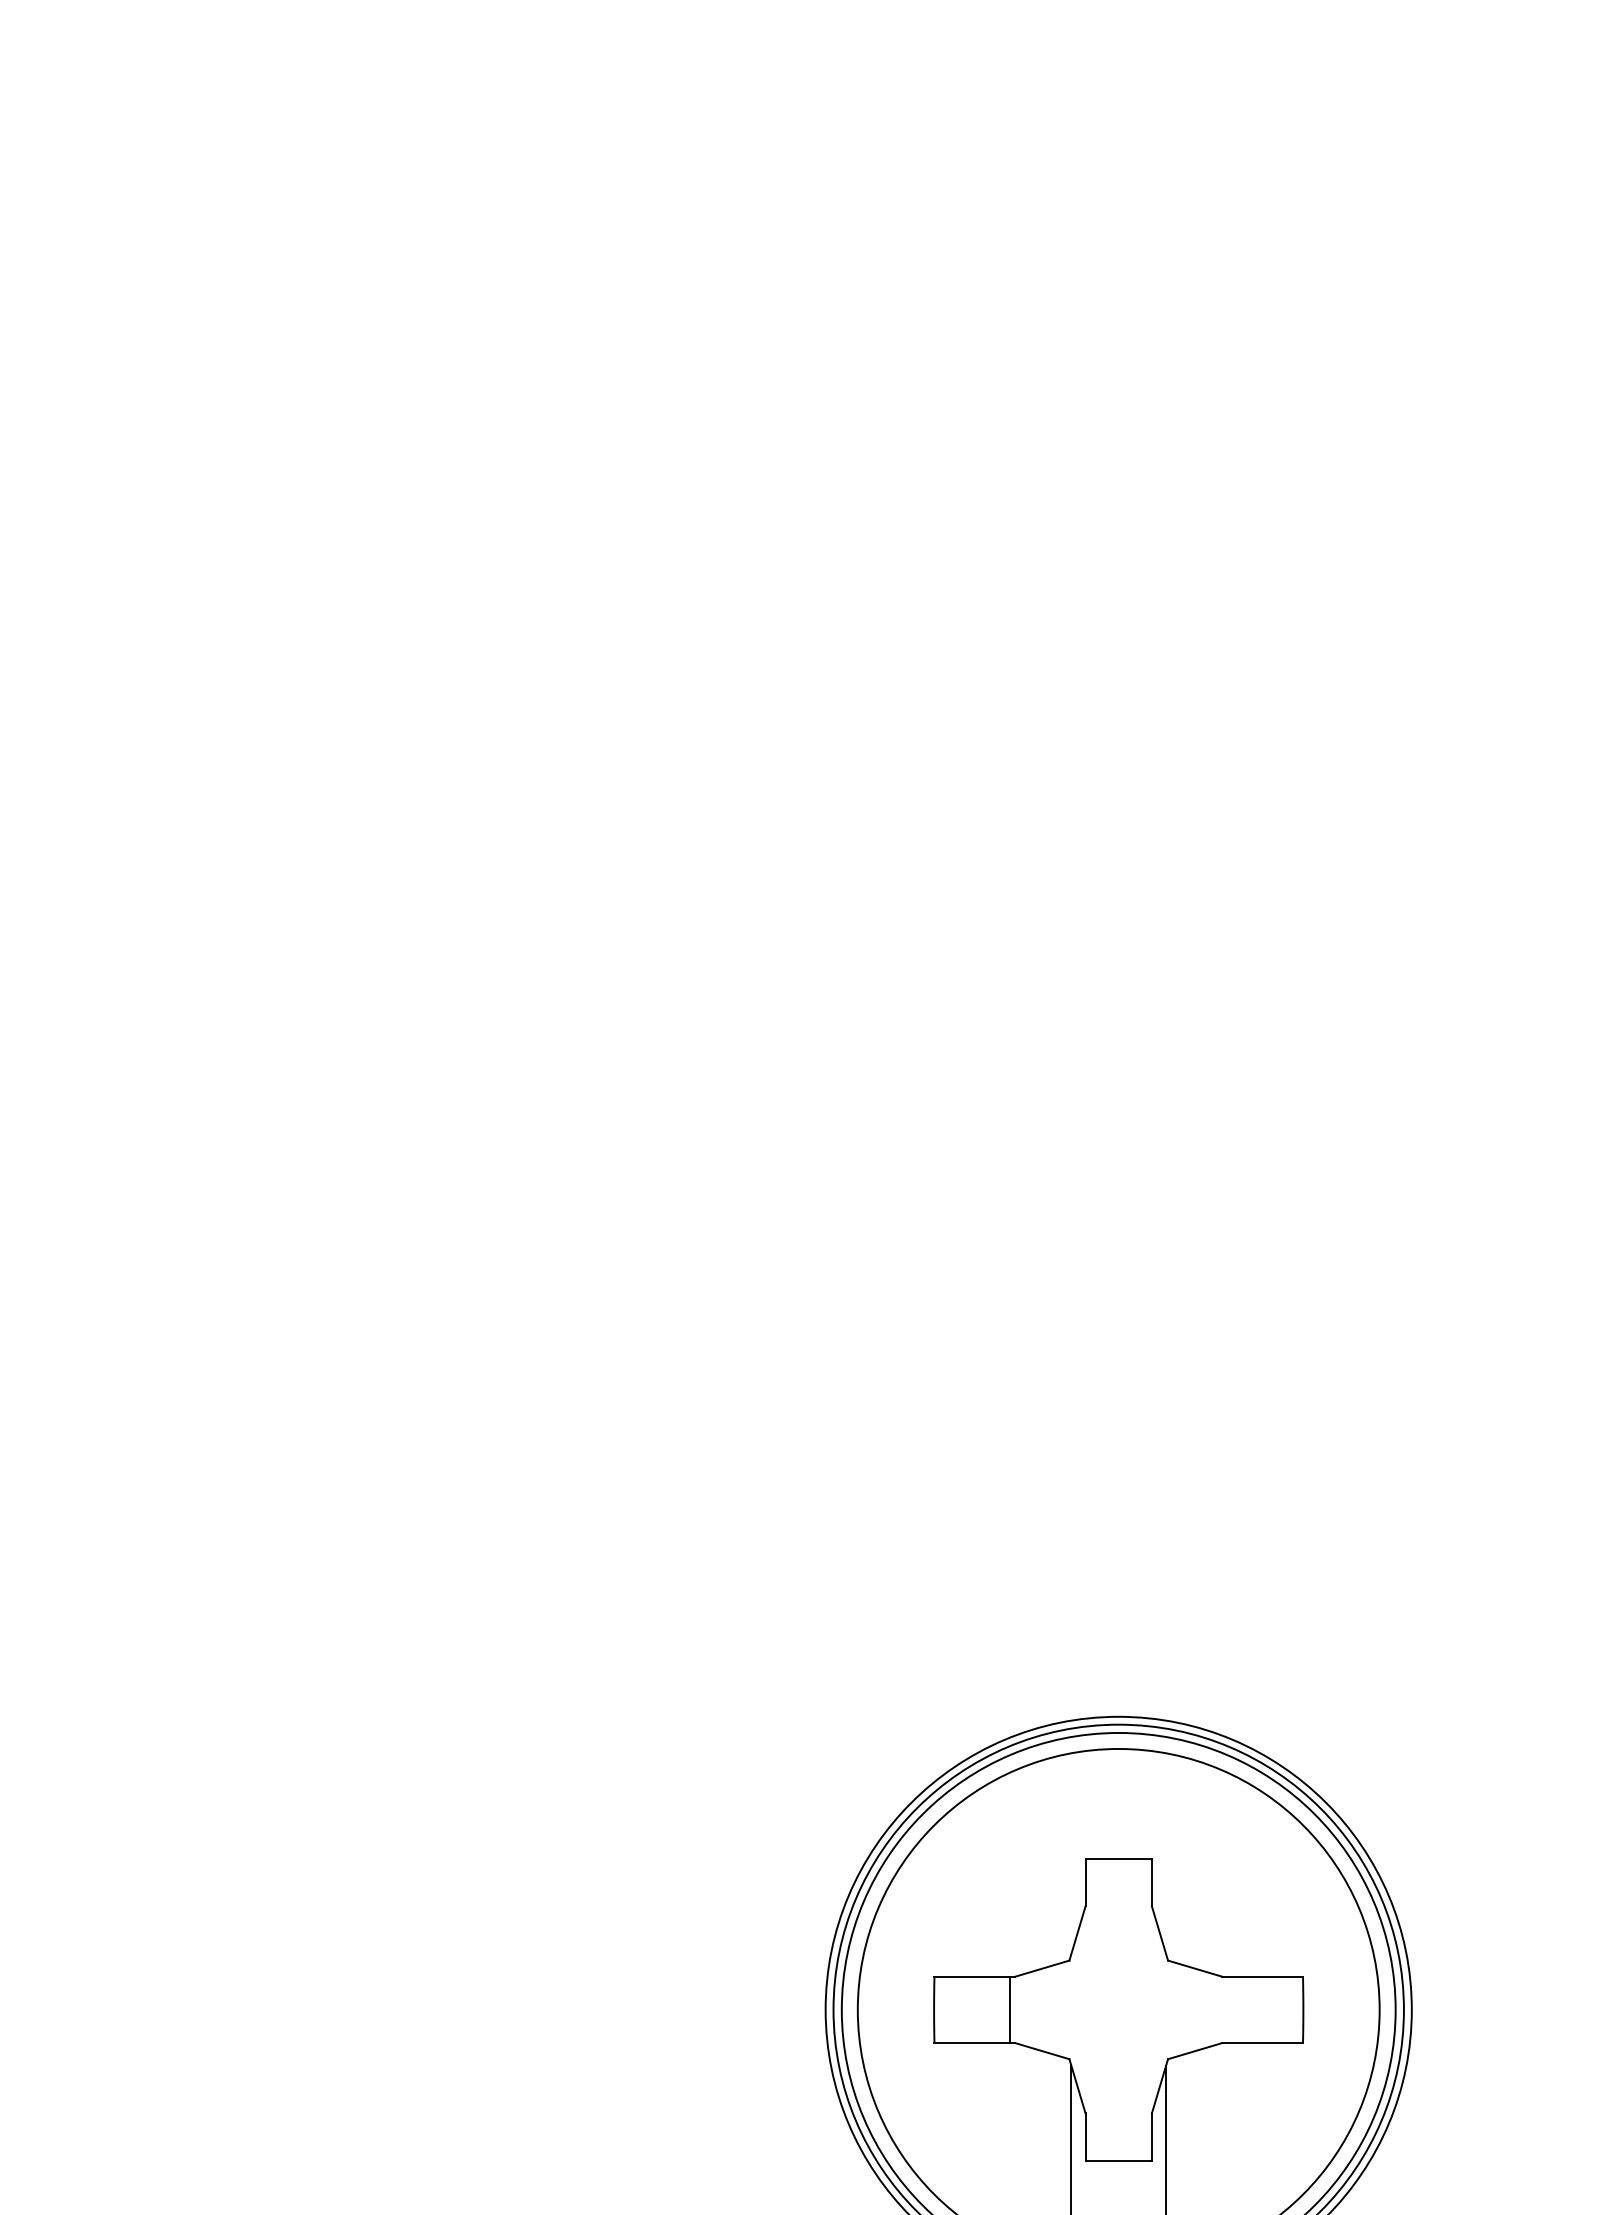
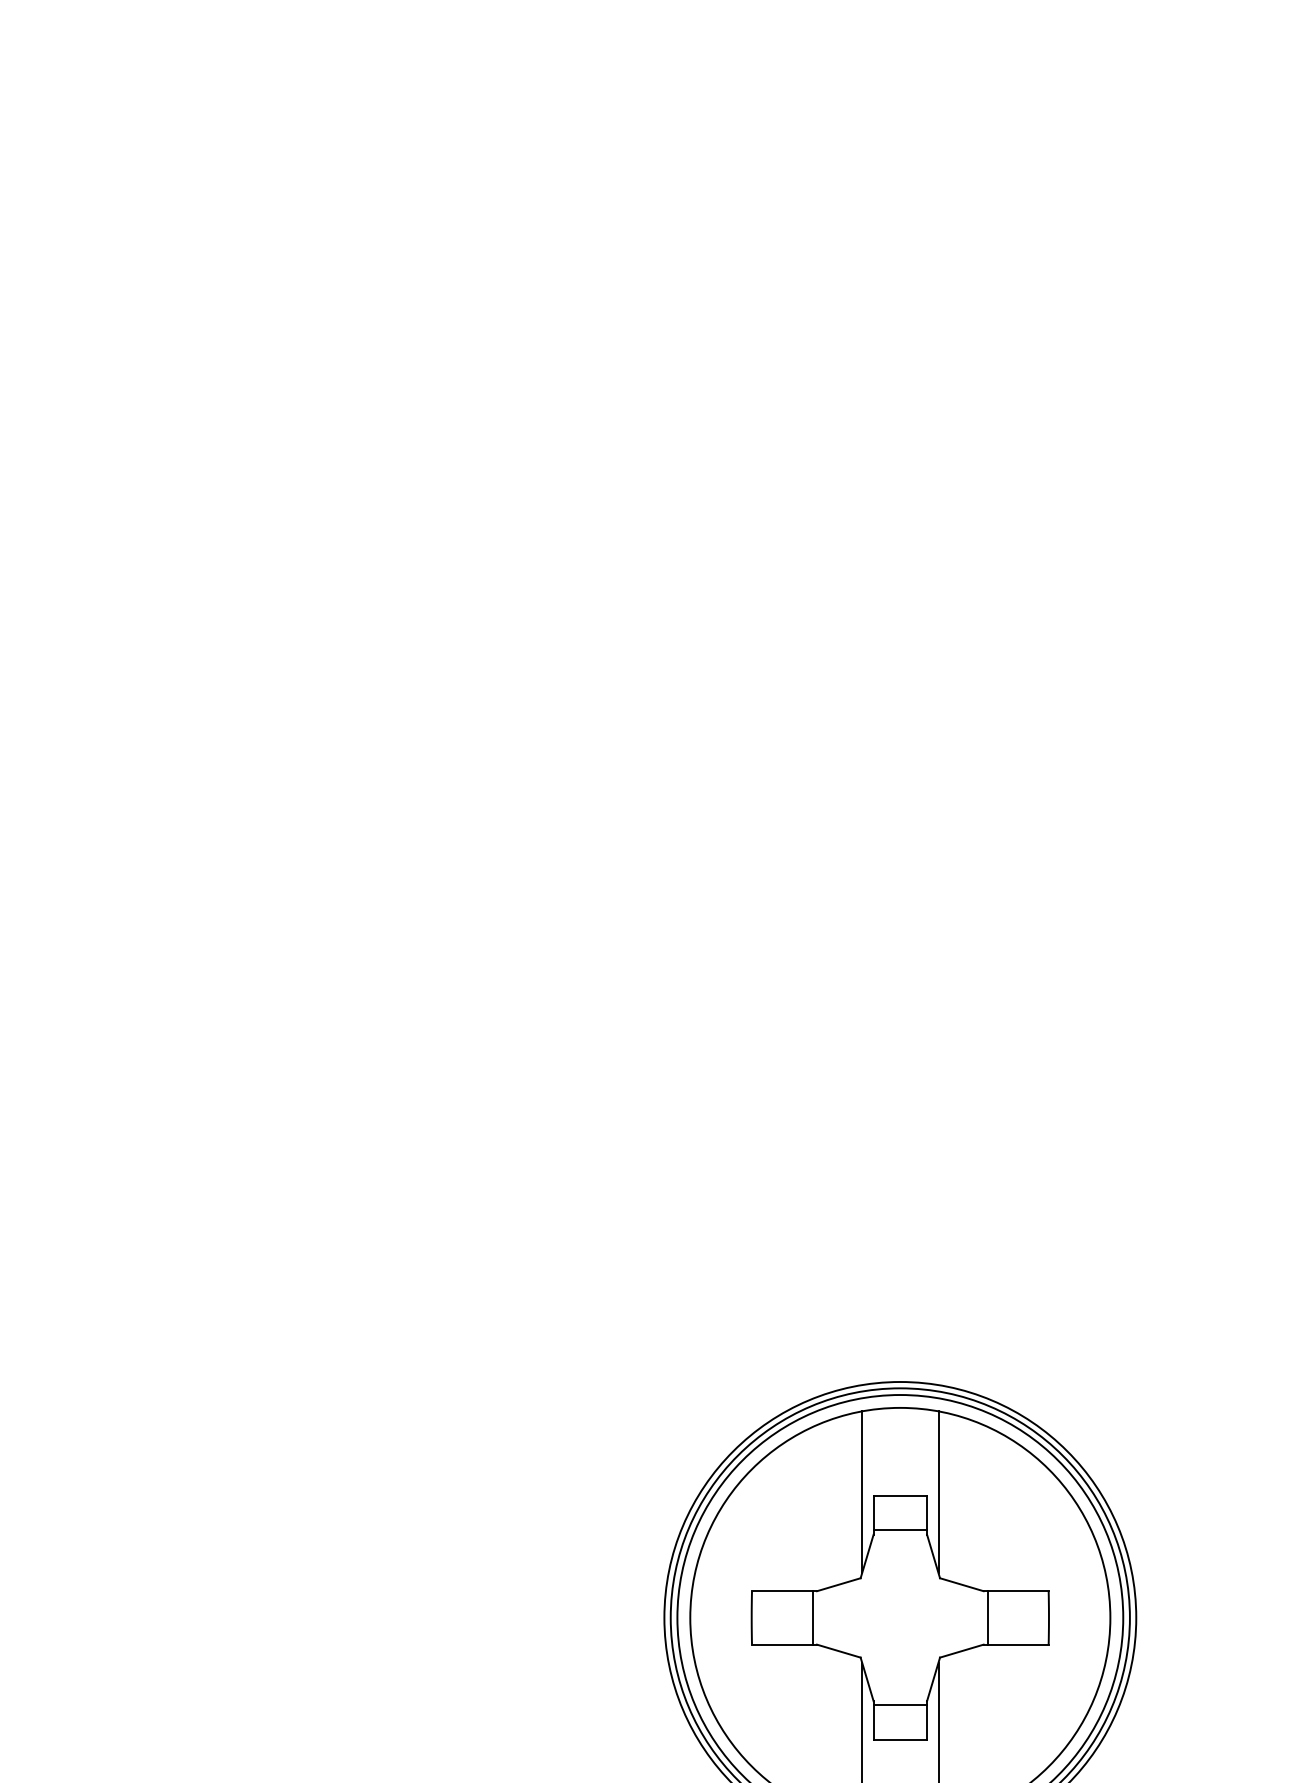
line: (1071, 1853) -> (862, 1492), added
line: (1166, 1853) -> (938, 1492), added
line: (1118, 1901) -> (900, 1530), added
line: (1227, 2009) -> (987, 1617), added
line: (1118, 2118) -> (900, 1705), added

